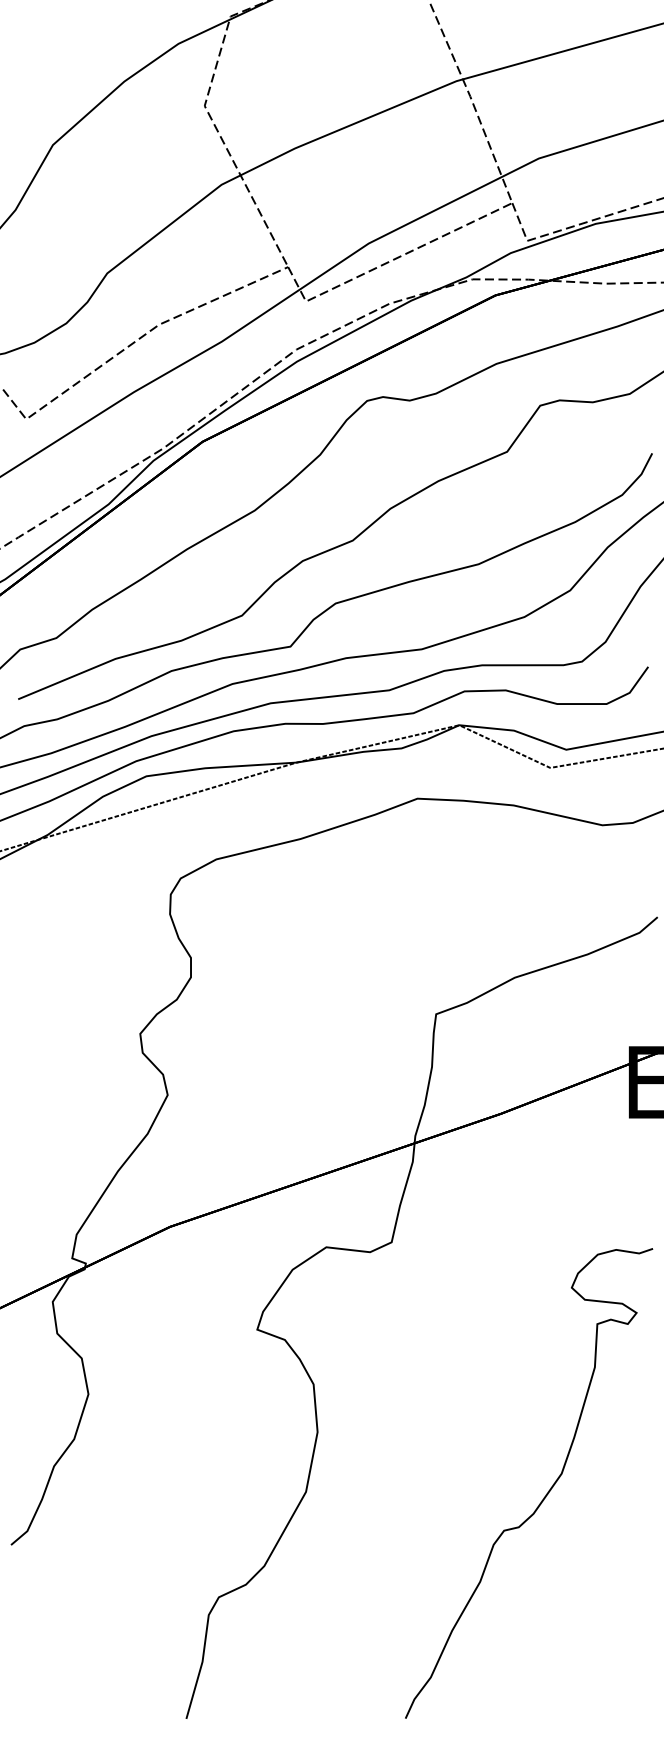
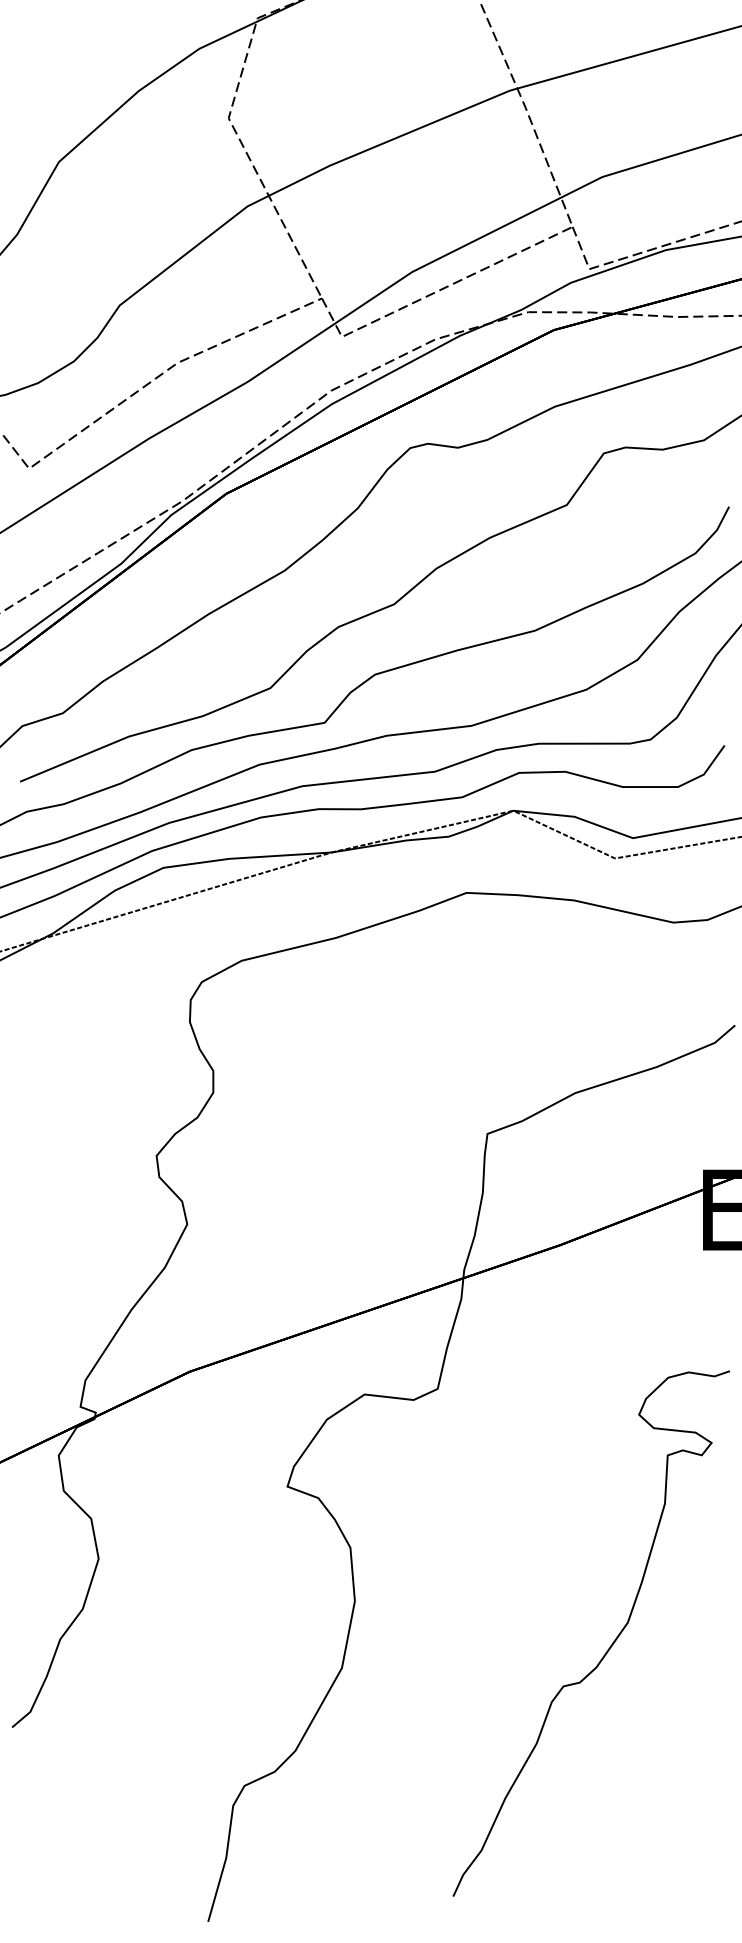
curve: (546, 1494) -> (610, 1645), moved

